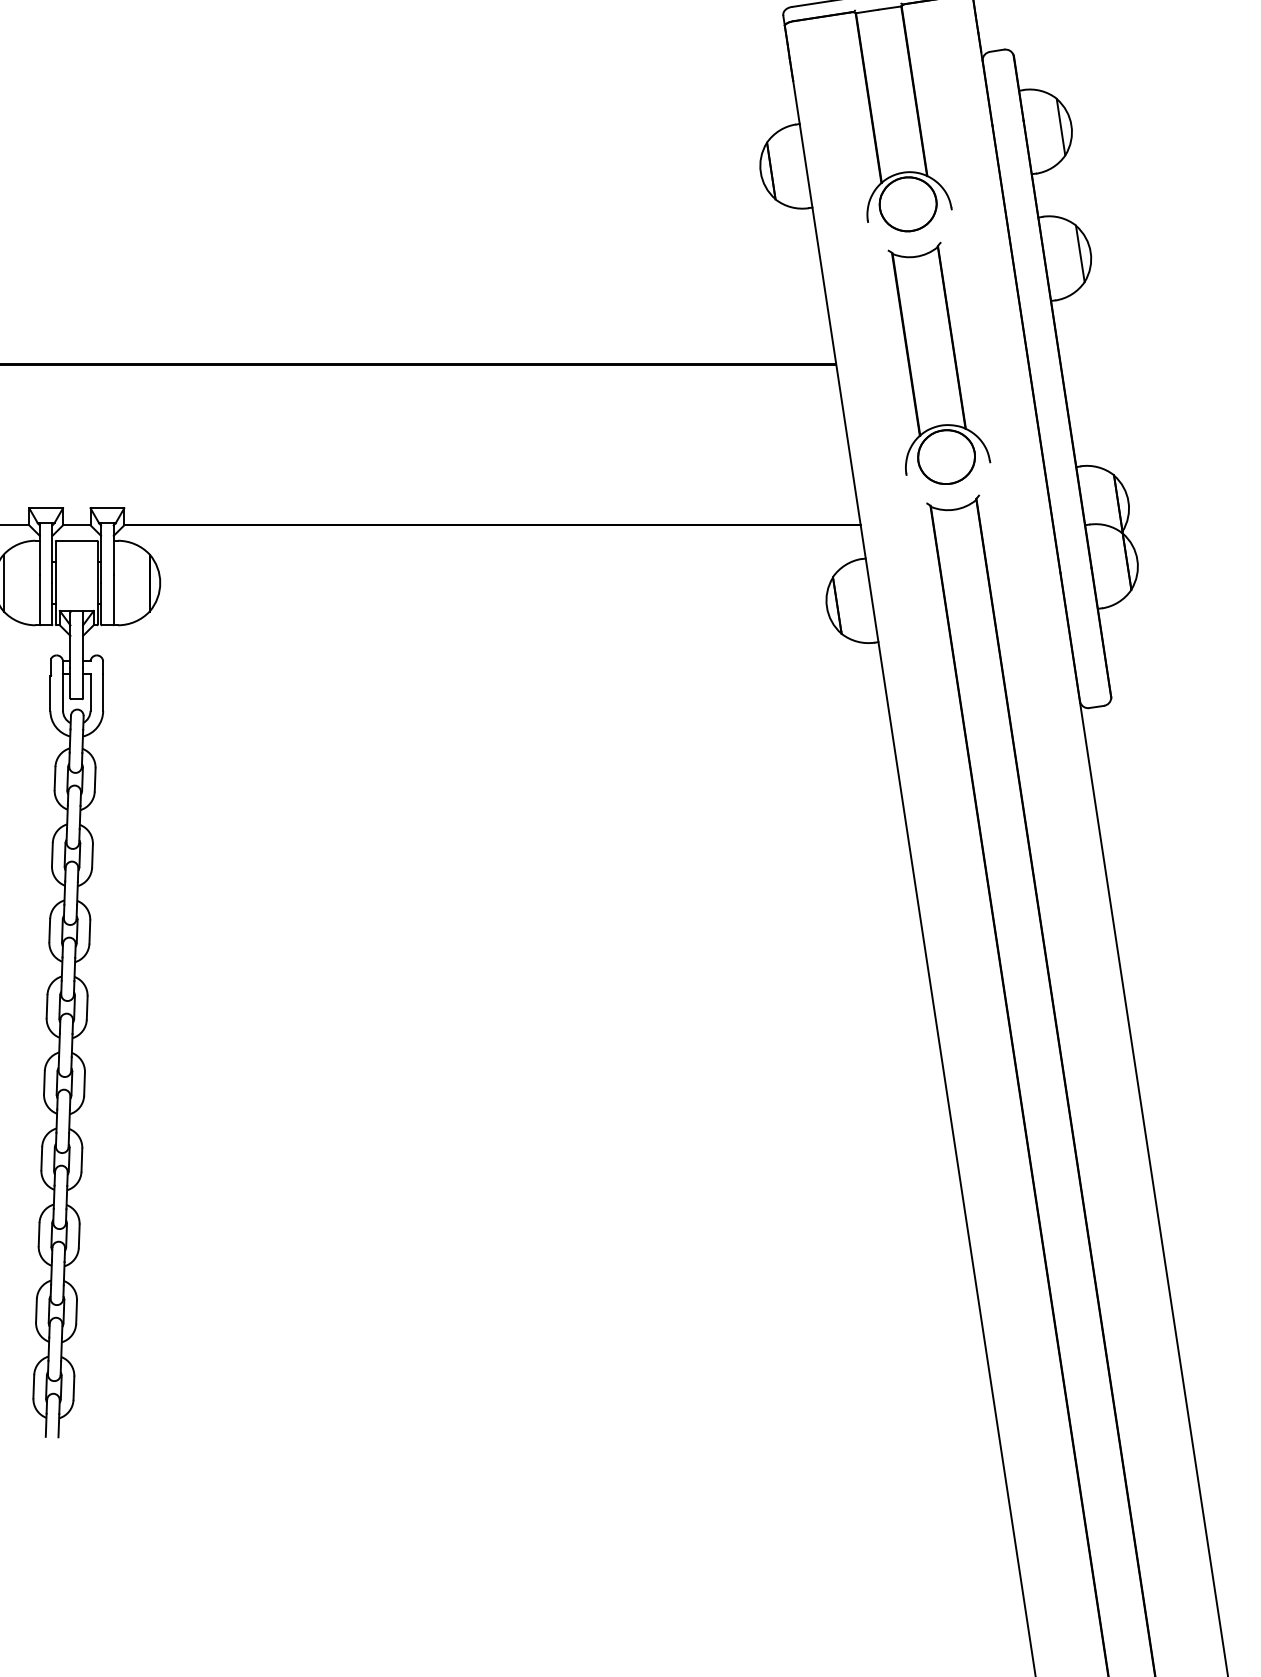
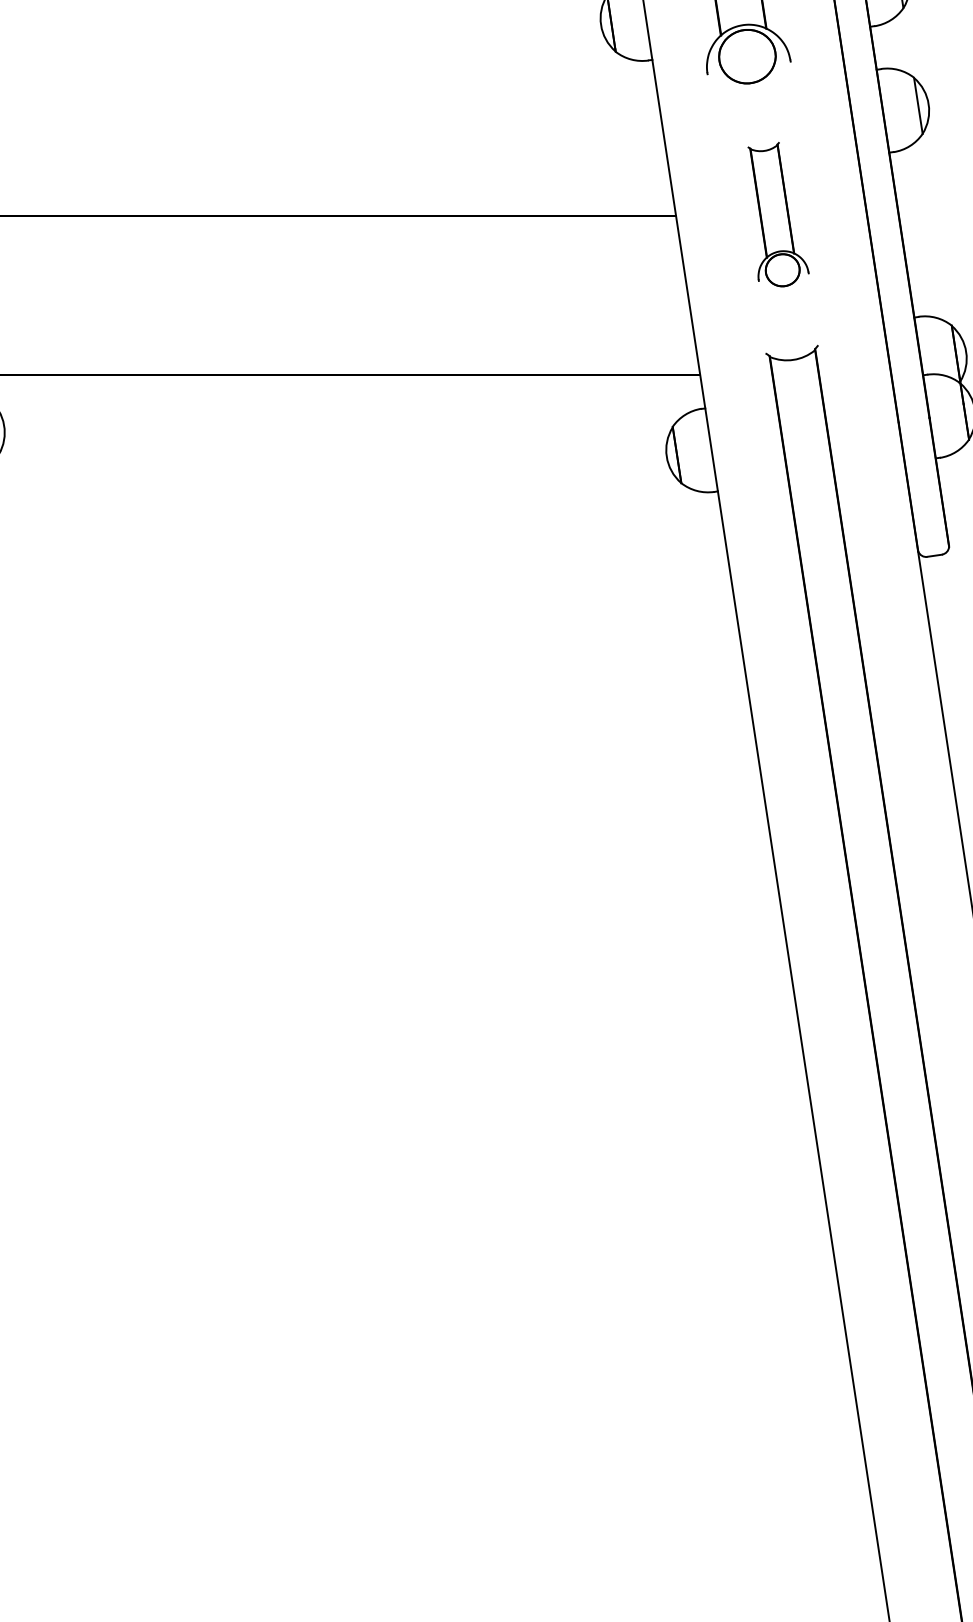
part: (939, 362) -> (778, 213), size x0.6

